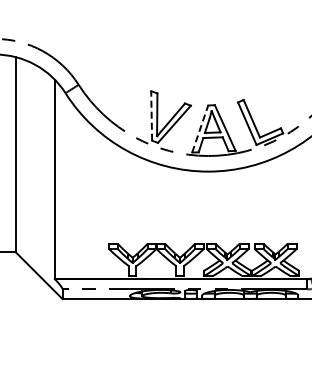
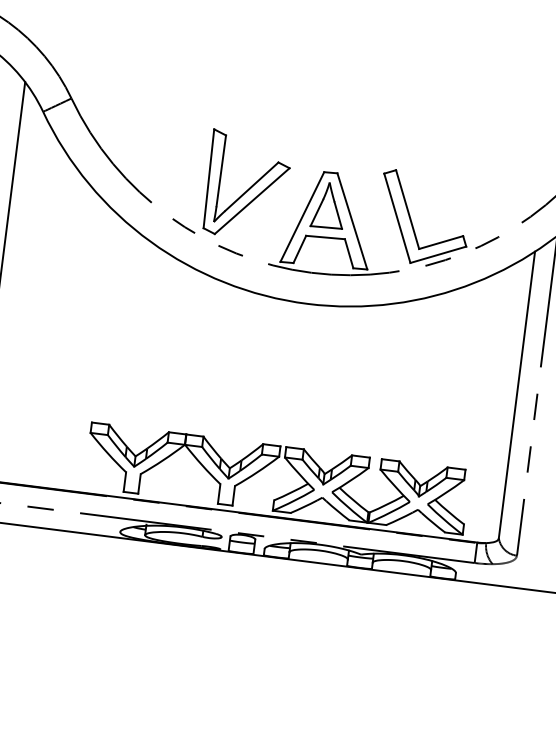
line: (151, 115) -> (208, 177), dashed -> solid
line: (200, 129) -> (302, 218), dashed -> solid

